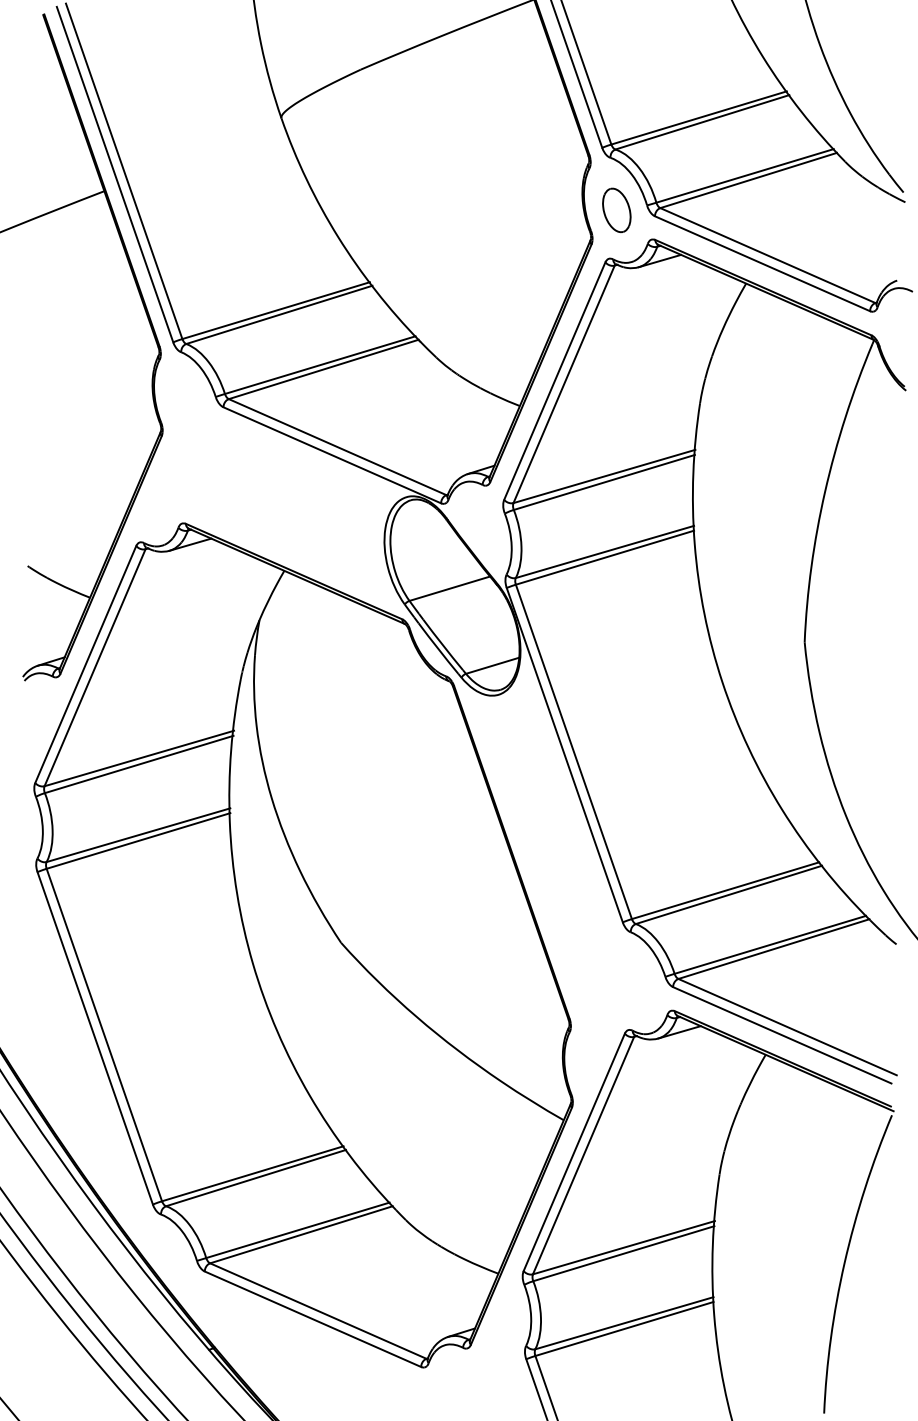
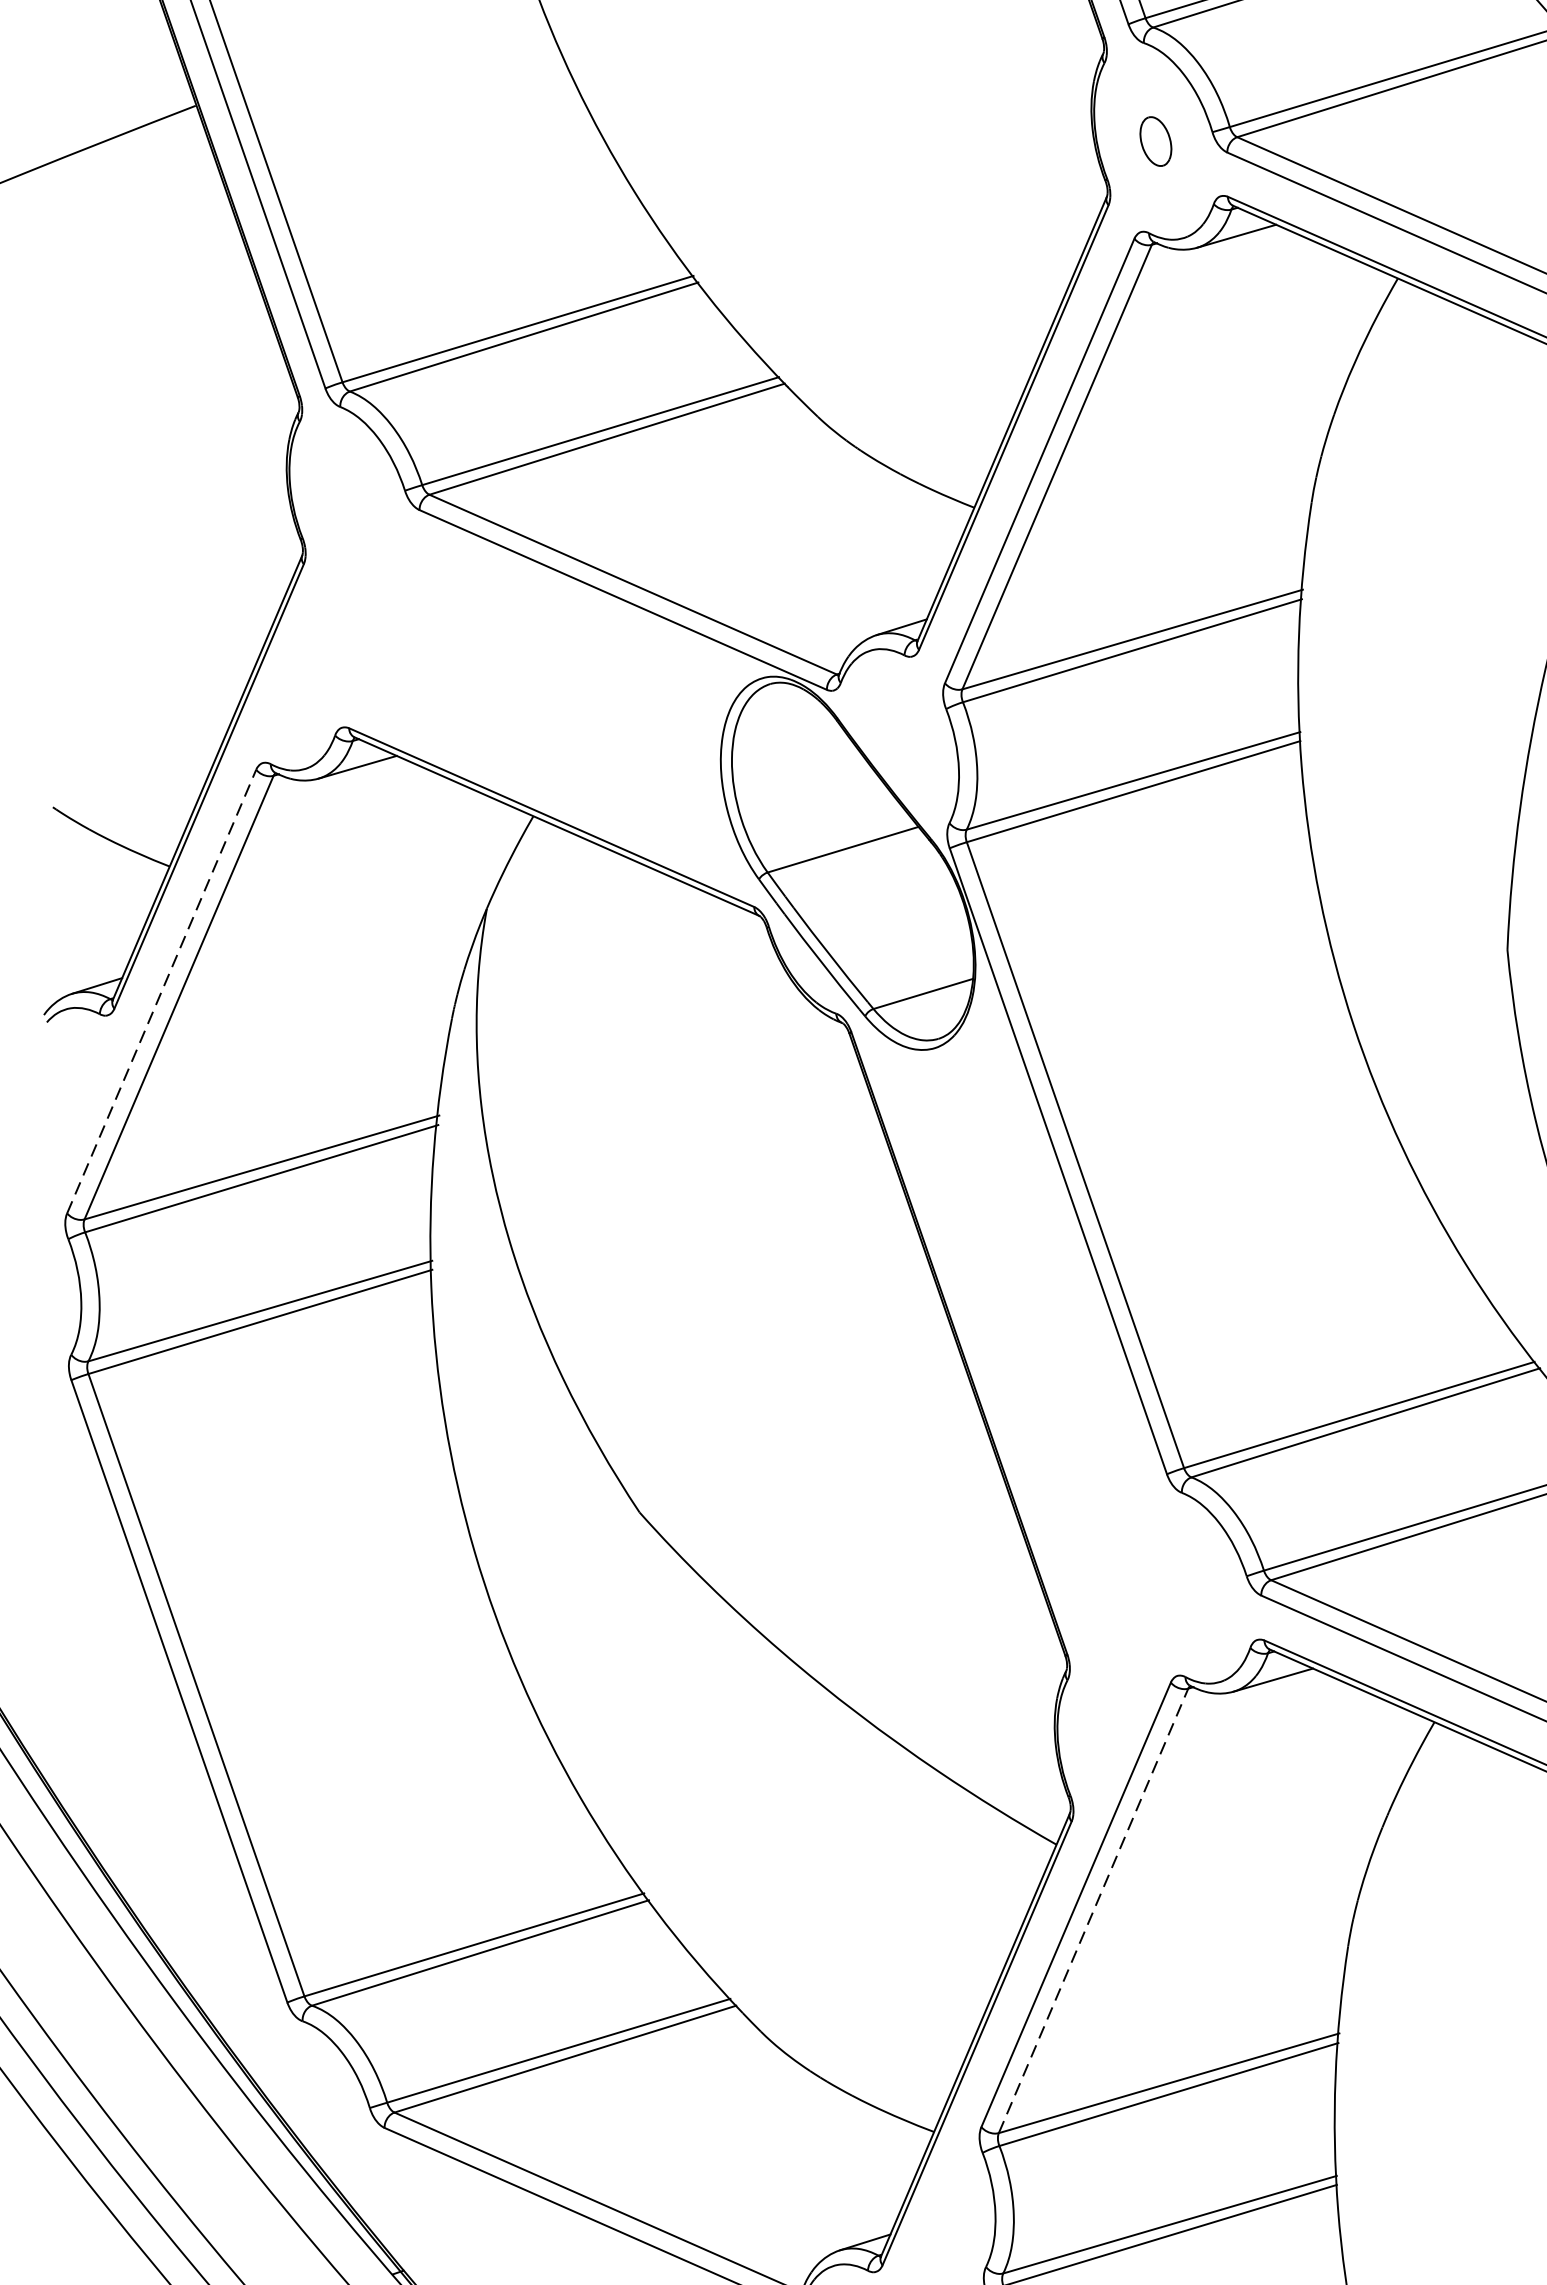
part: (616, 210) -> (1155, 141), size x0.6
line: (85, 664) -> (161, 991), solid -> dashed
line: (583, 1155) -> (1093, 1910), solid -> dashed

